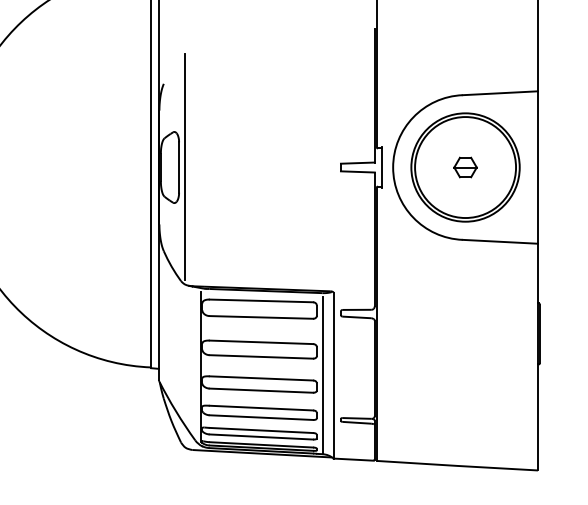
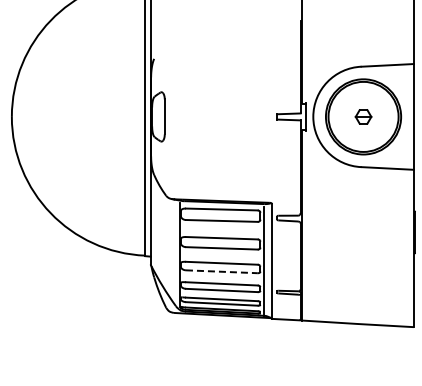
line: (184, 166) -> (168, 116), removed
line: (260, 390) -> (221, 271), solid -> dashed

